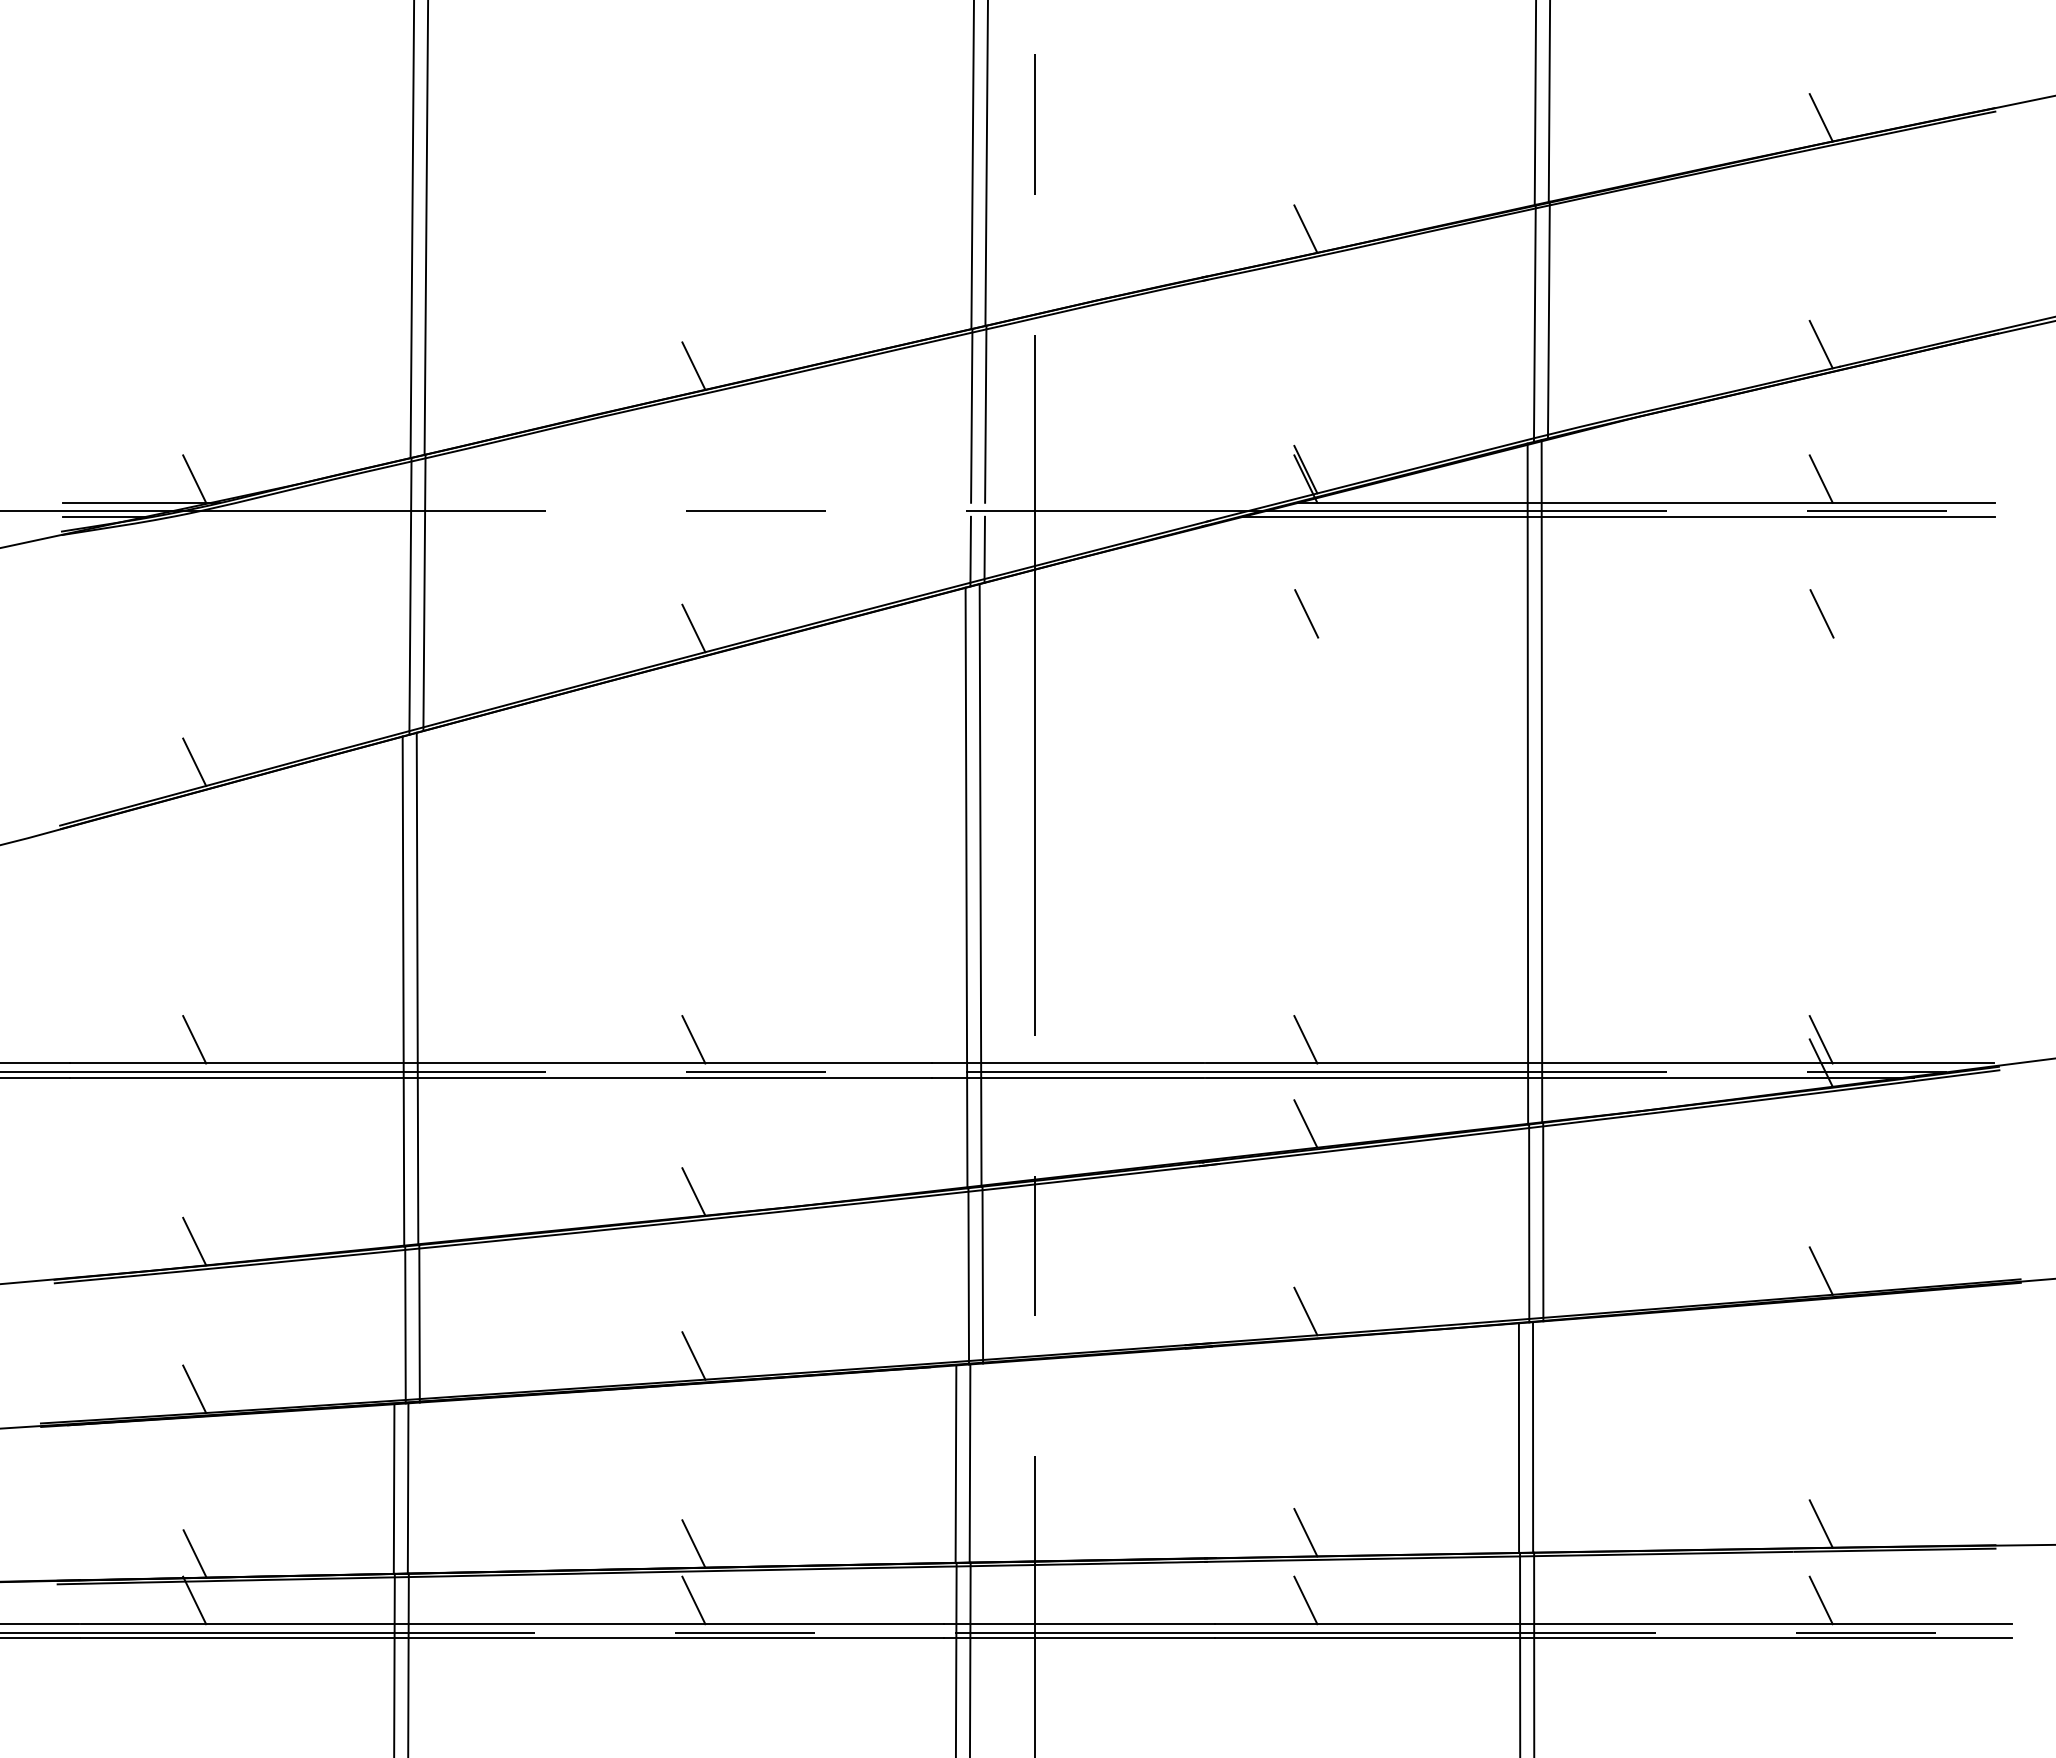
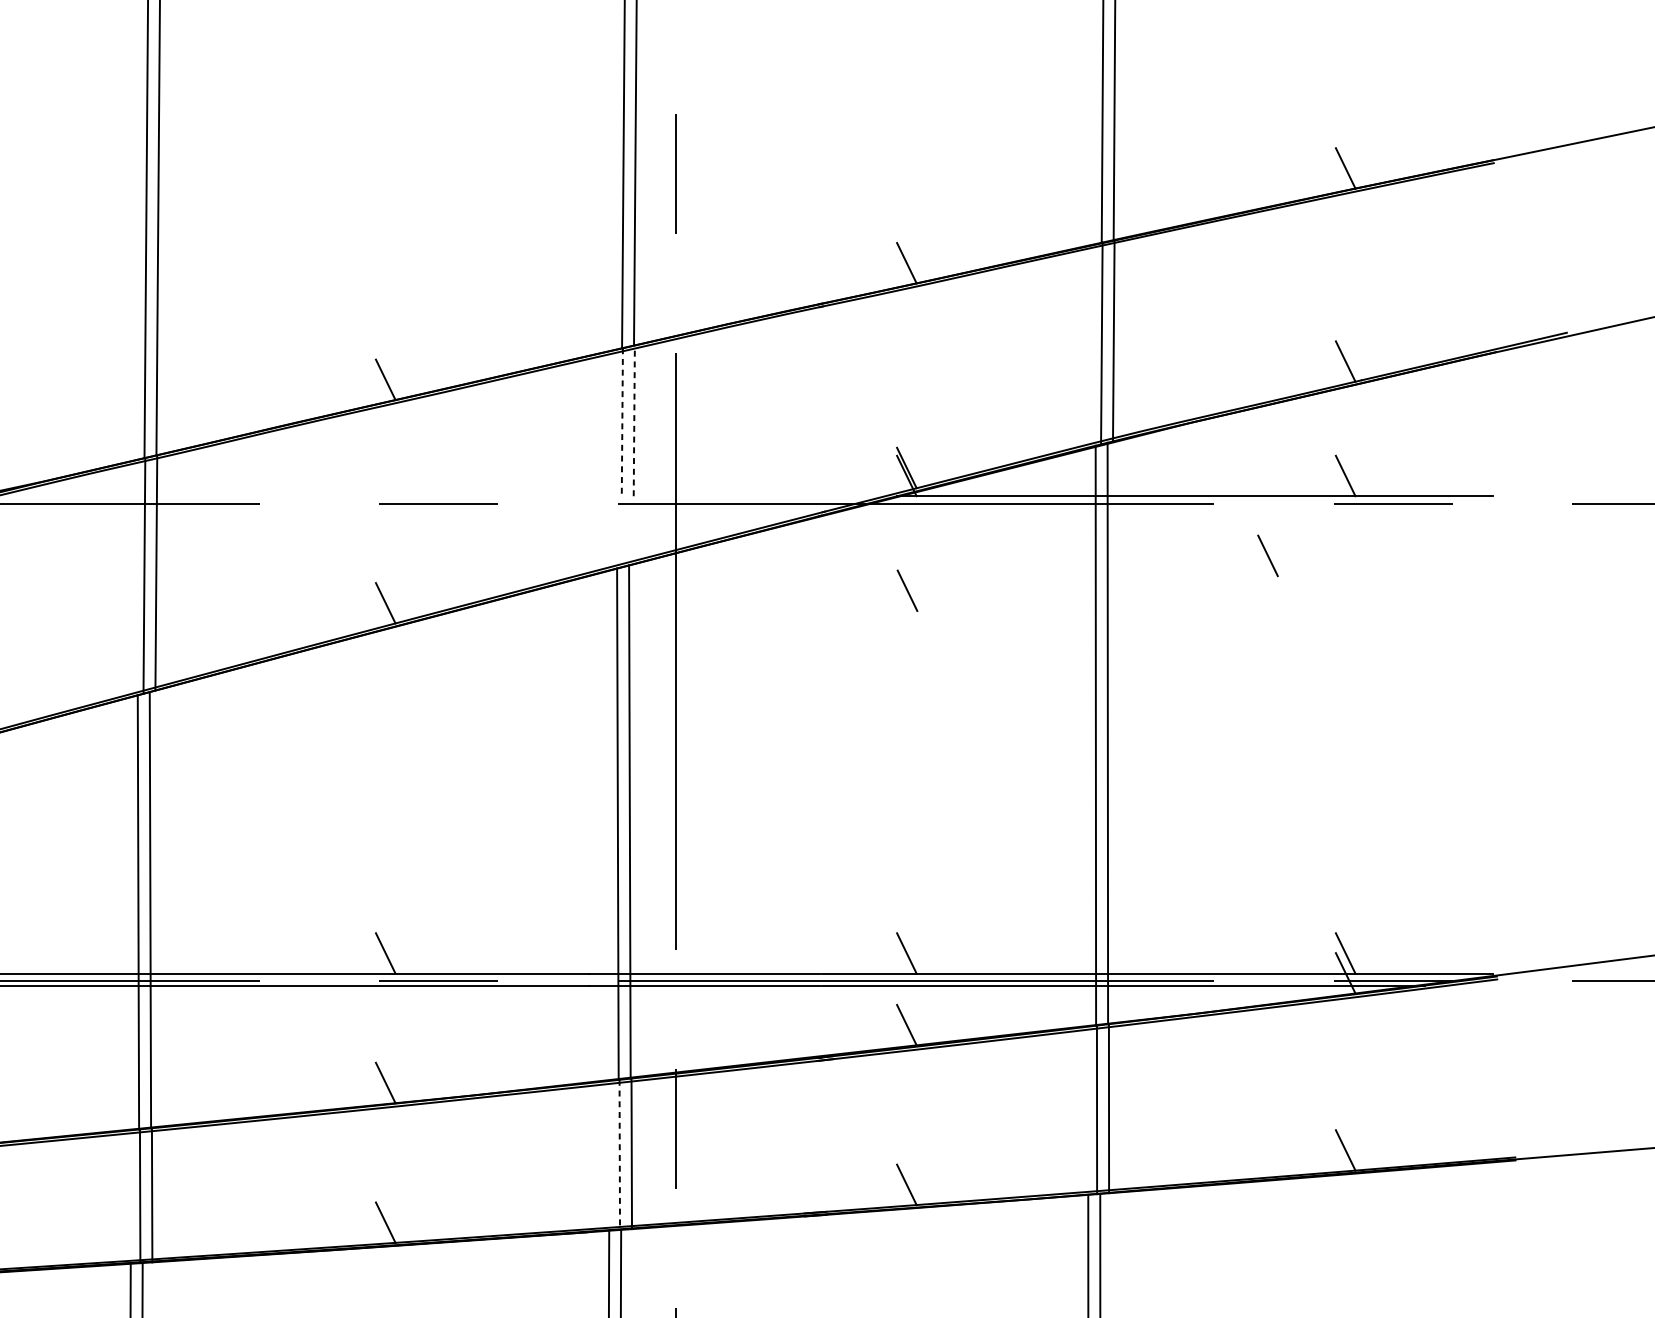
line: (985, 414) -> (634, 421), solid -> dashed
line: (971, 415) -> (622, 421), solid -> dashed
line: (1616, 516) -> (1171, 507), removed
line: (984, 549) -> (633, 535), removed
line: (970, 551) -> (621, 537), removed
line: (1821, 613) -> (1267, 555), moved
line: (968, 1276) -> (619, 1155), solid -> dashed

